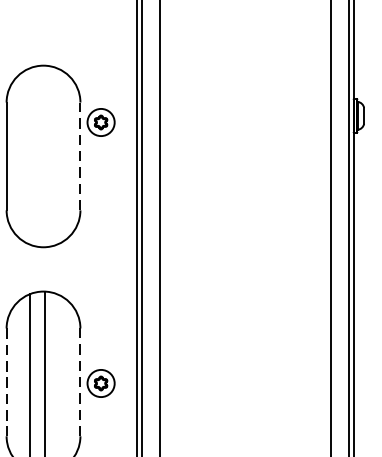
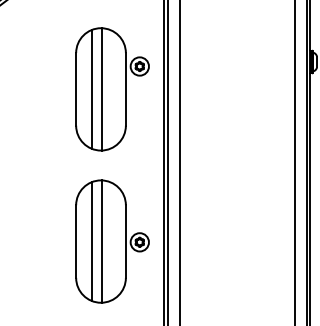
line: (30, 155) -> (92, 88), added
line: (79, 155) -> (125, 88), dashed -> solid
line: (45, 156) -> (102, 89), added
line: (79, 382) -> (125, 241), dashed -> solid
line: (7, 383) -> (76, 242), dashed -> solid

